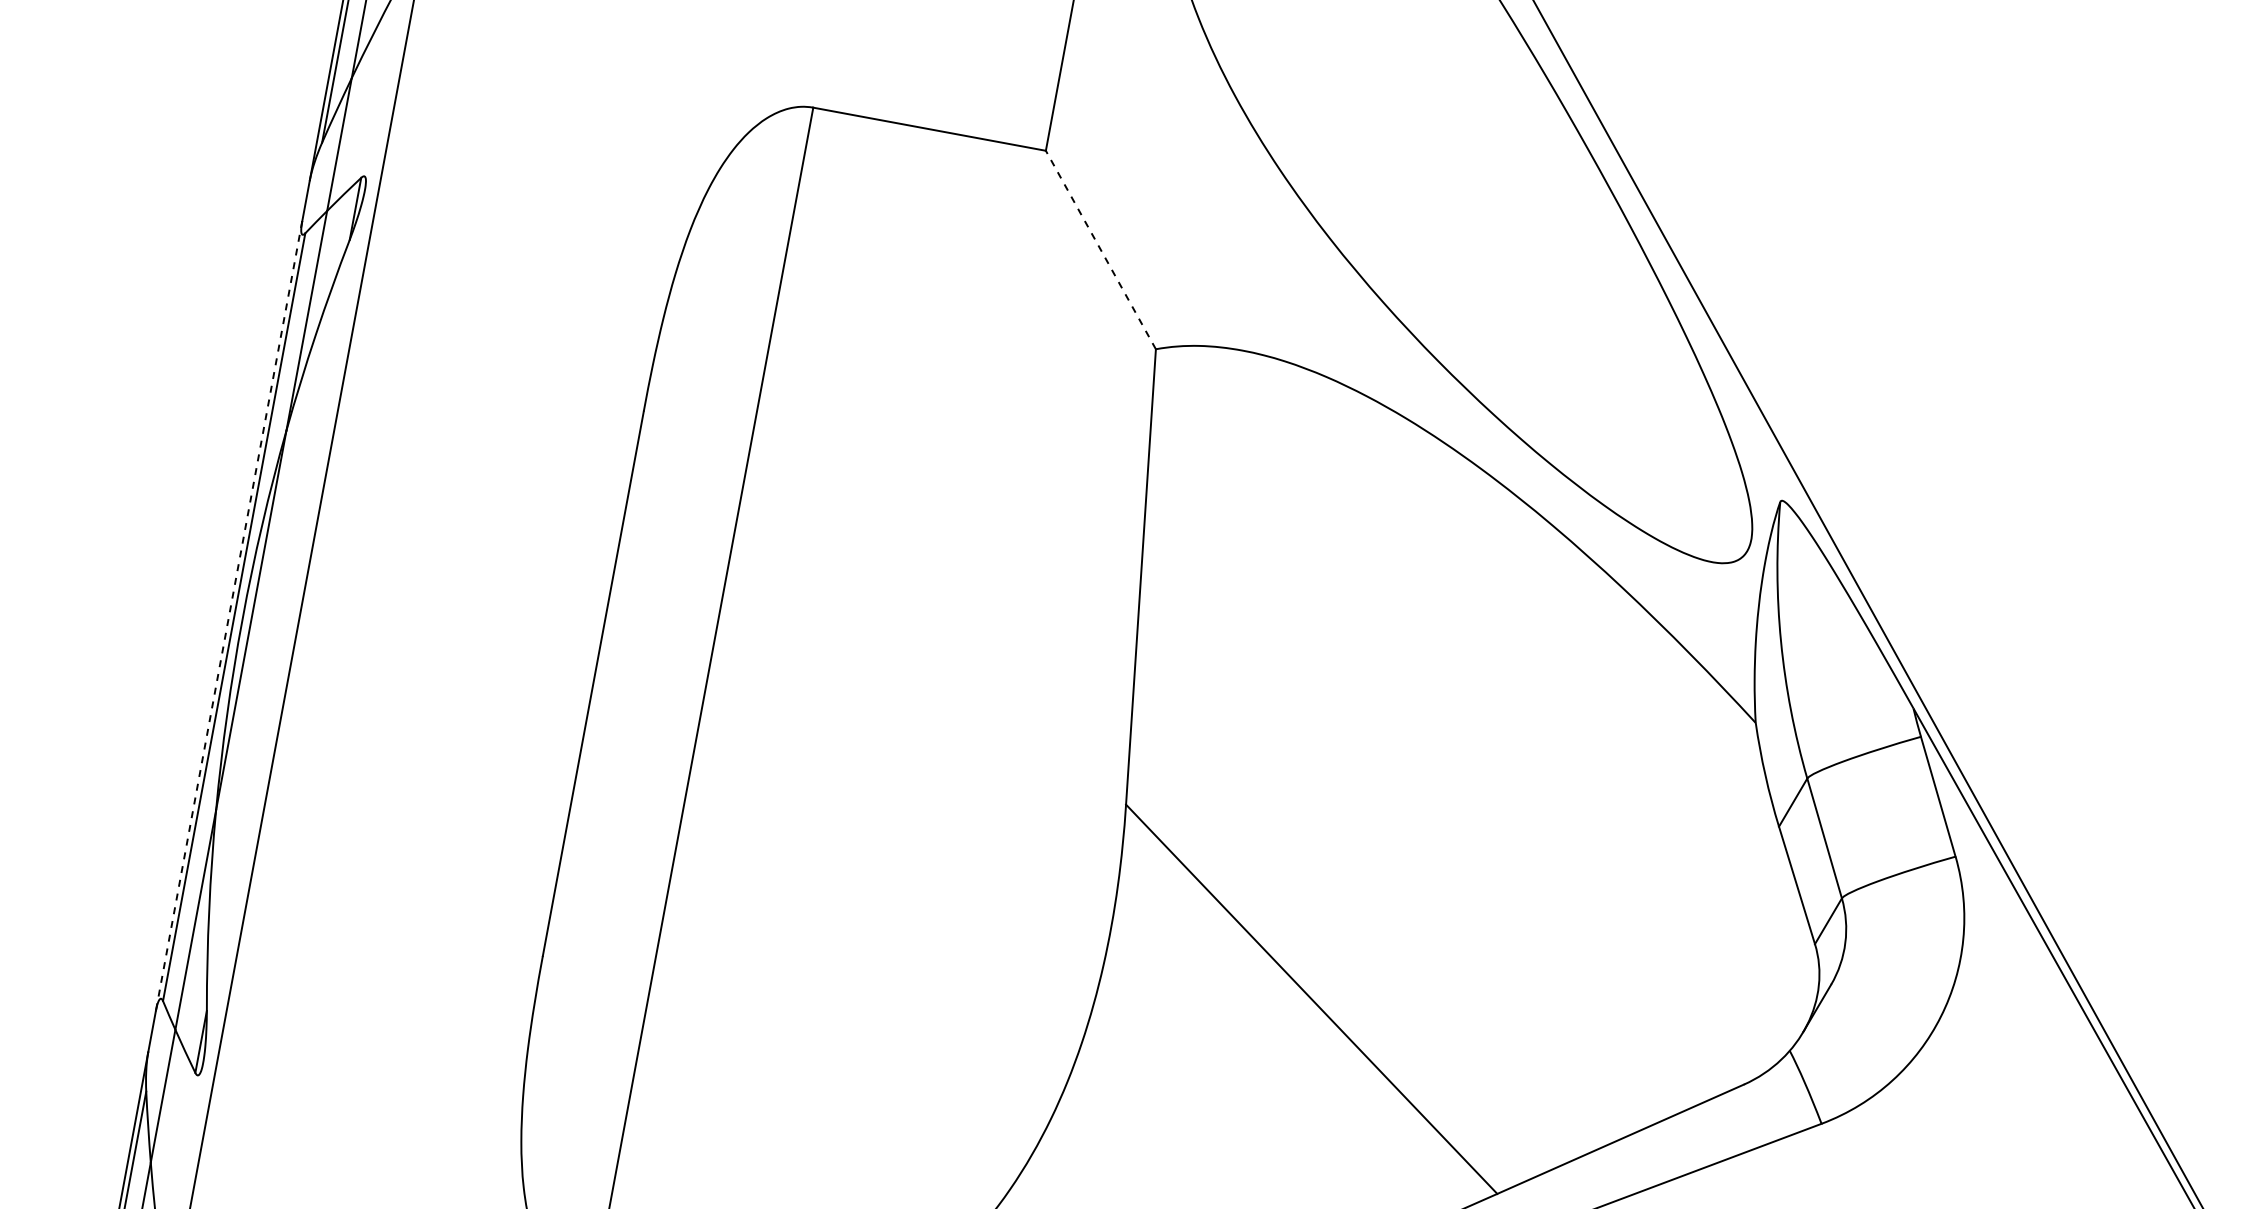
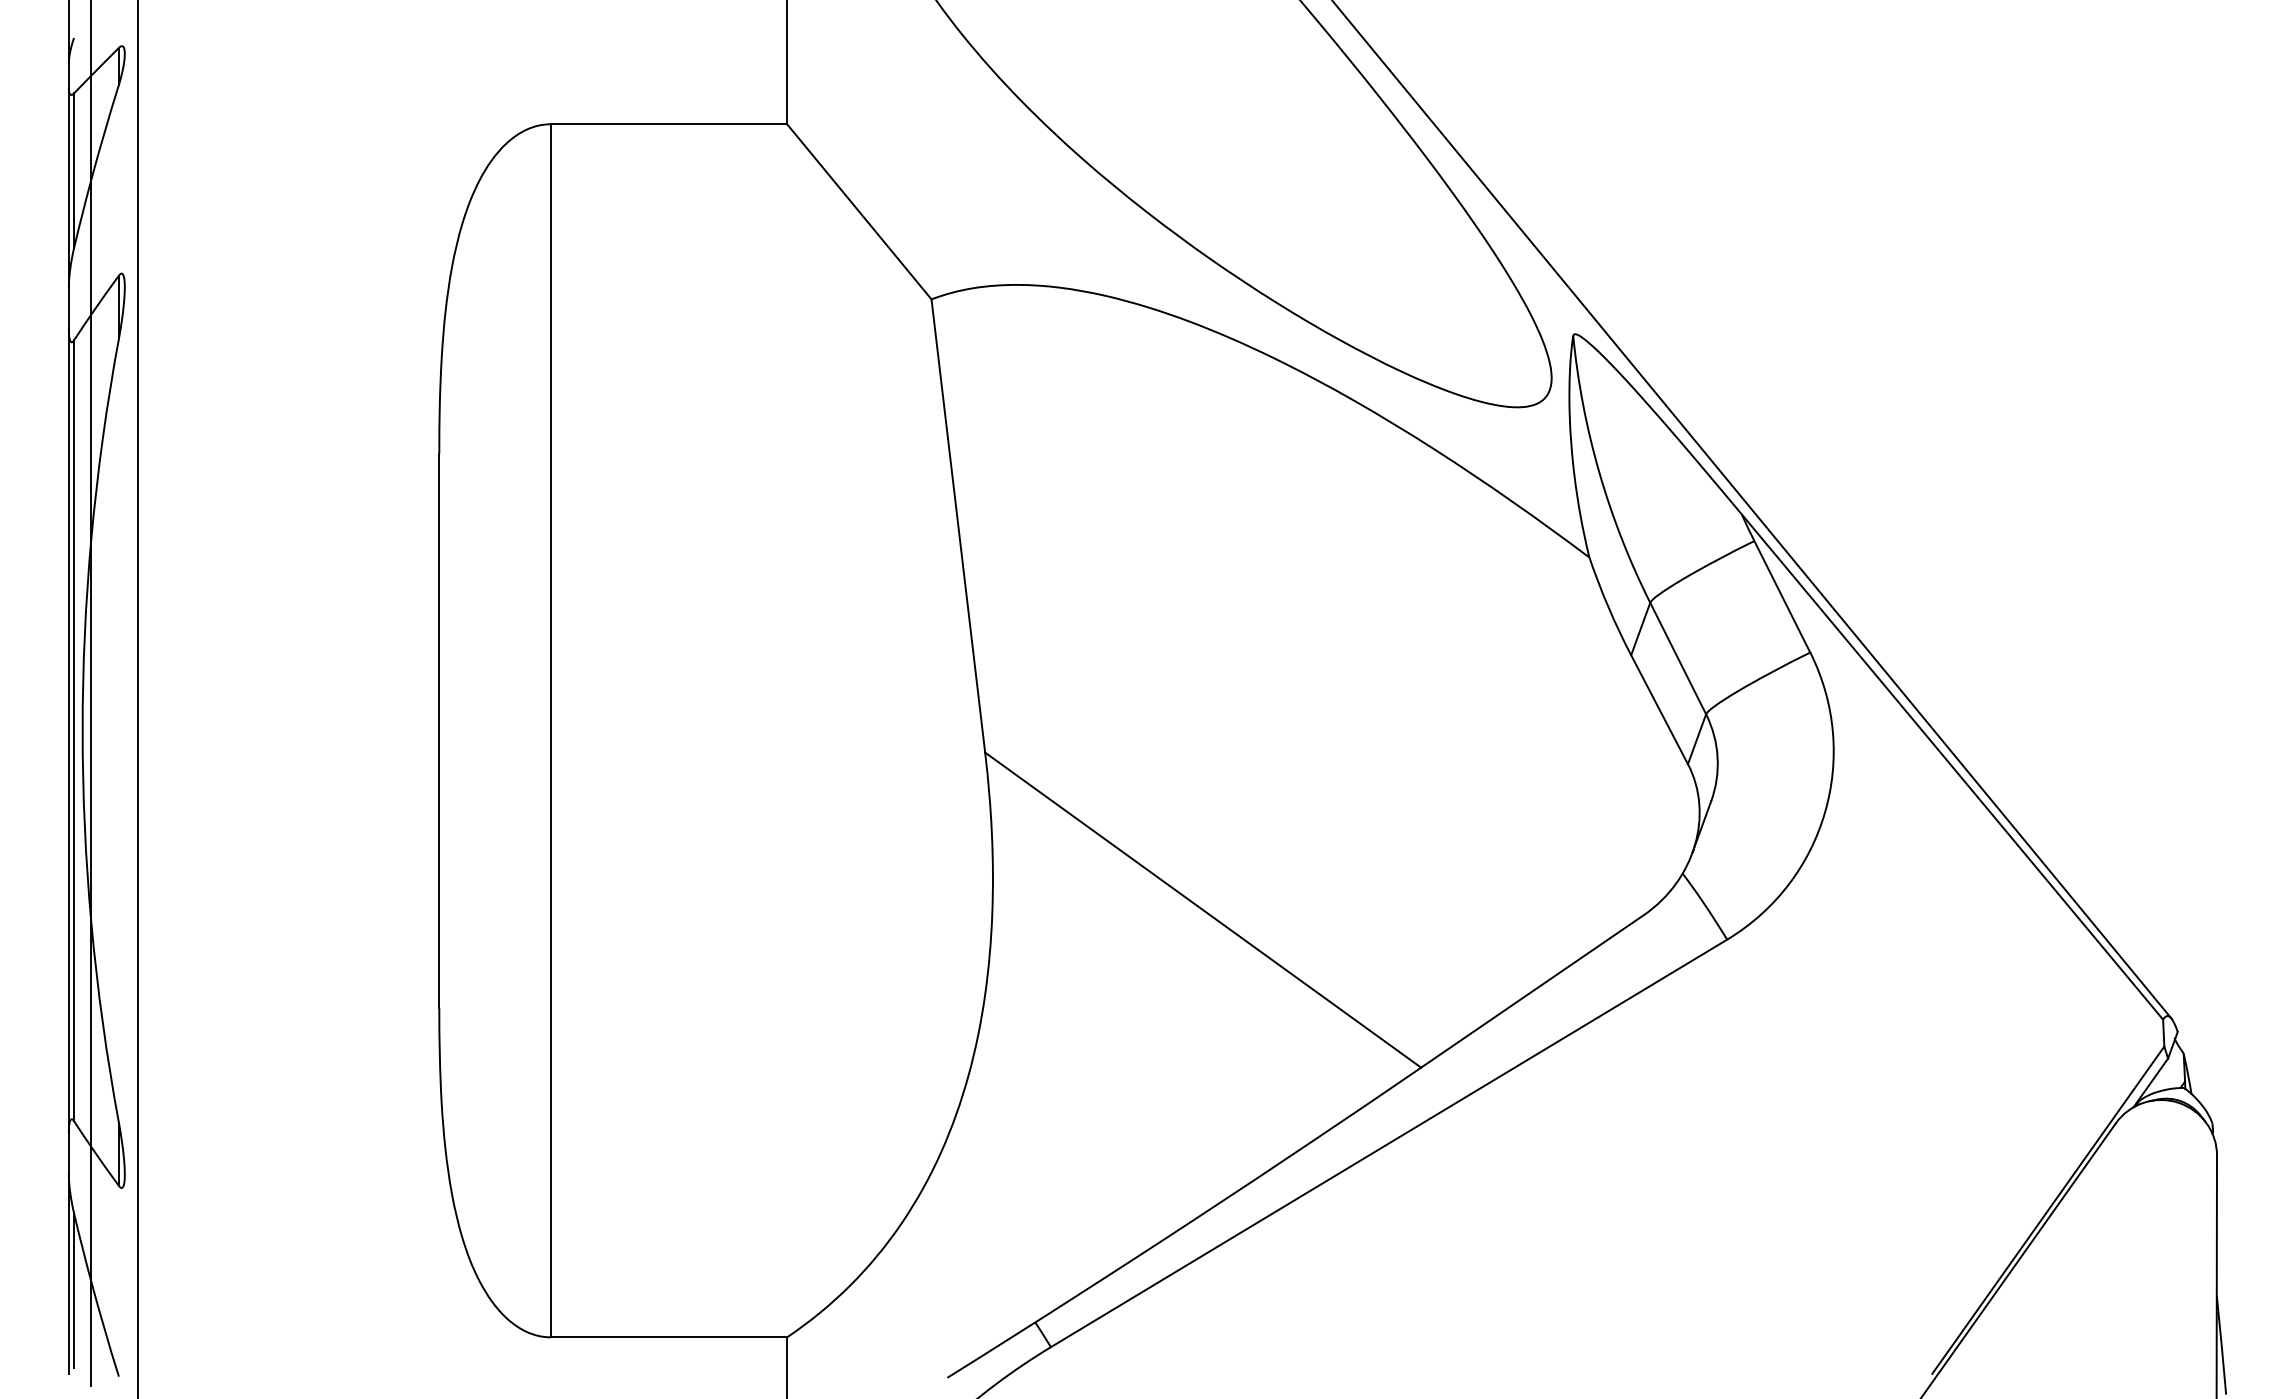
line: (1101, 249) -> (859, 211), dashed -> solid
line: (228, 615) -> (68, 730), dashed -> solid

